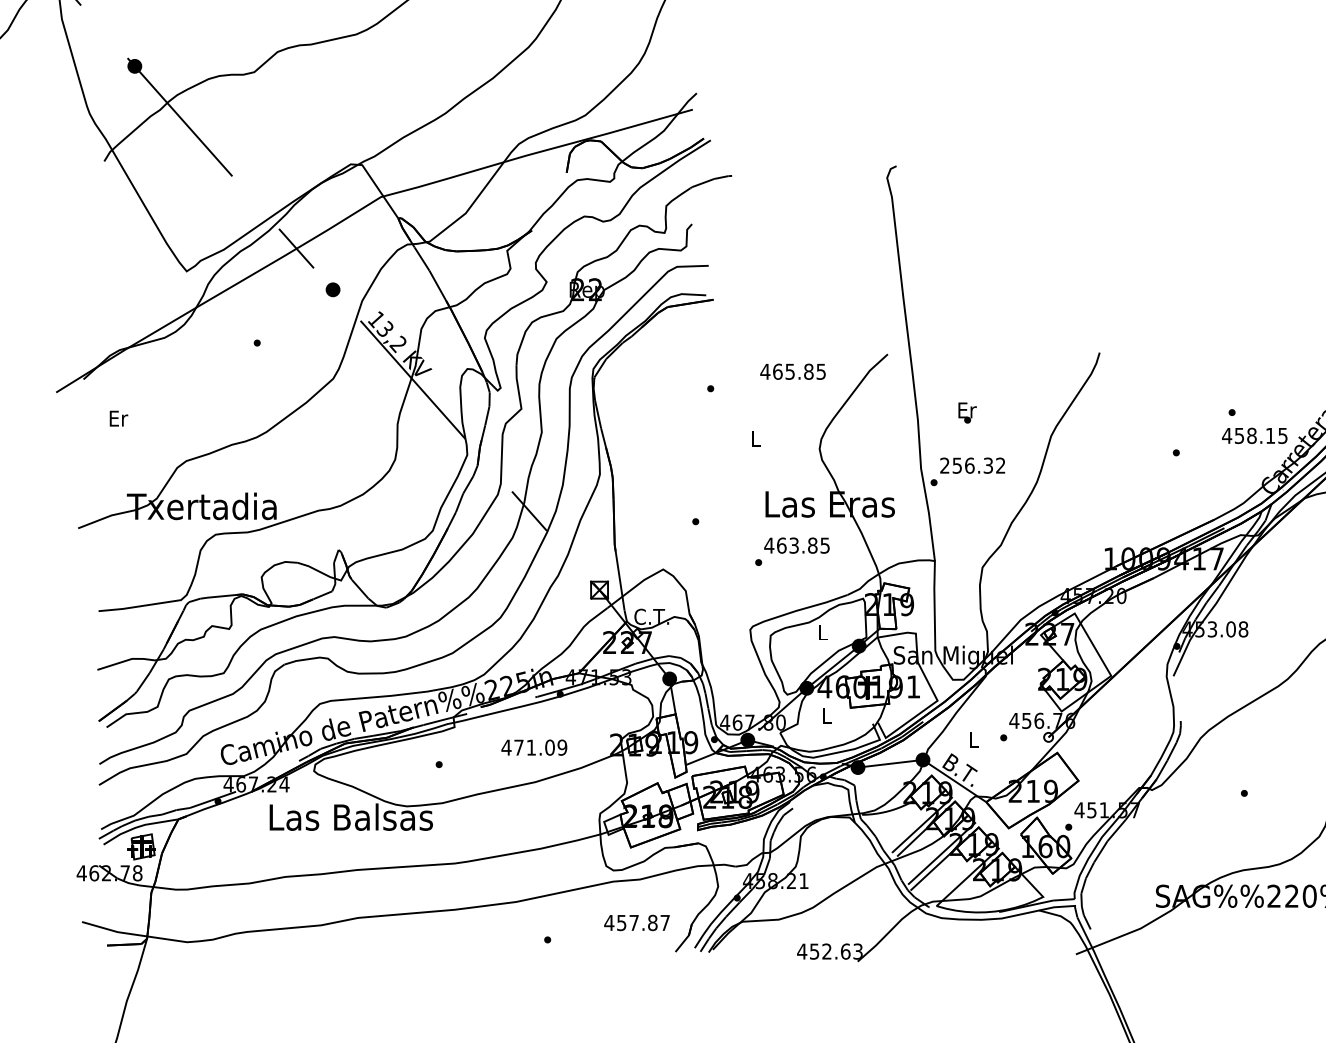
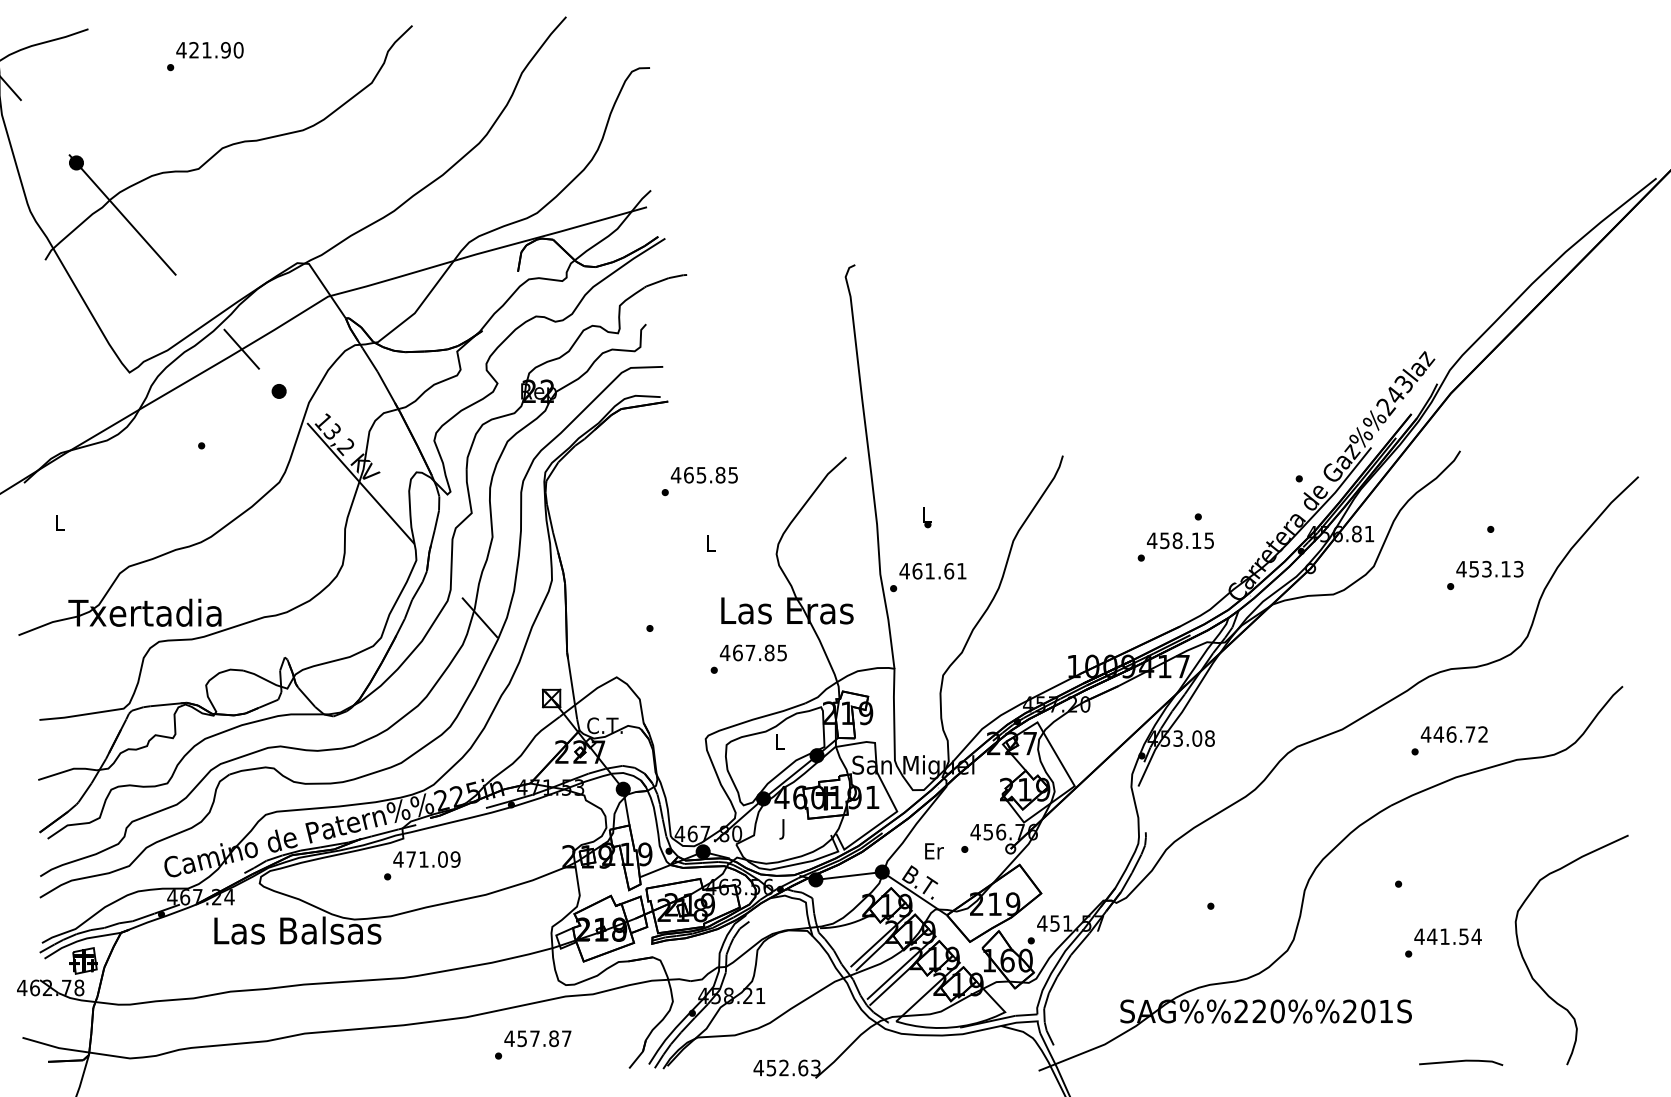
text: (792, 372) -> (703, 475), moved
text: (967, 410) -> (927, 514), Er -> L
text: (118, 419) -> (59, 523), Er -> L
text: (1254, 435) -> (1180, 540), moved
text: (972, 464) -> (932, 570), 256.32 -> 461.61
text: (794, 545) -> (750, 652), 463.85 -> 467.85
text: (826, 718) -> (783, 829), L -> J
text: (974, 739) -> (934, 851), L -> Er
text: (533, 747) -> (426, 859), moved
text: (636, 922) -> (537, 1038), moved

